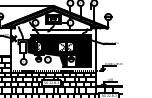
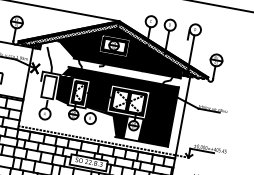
fill: (57, 19) -> (121, 47), added

